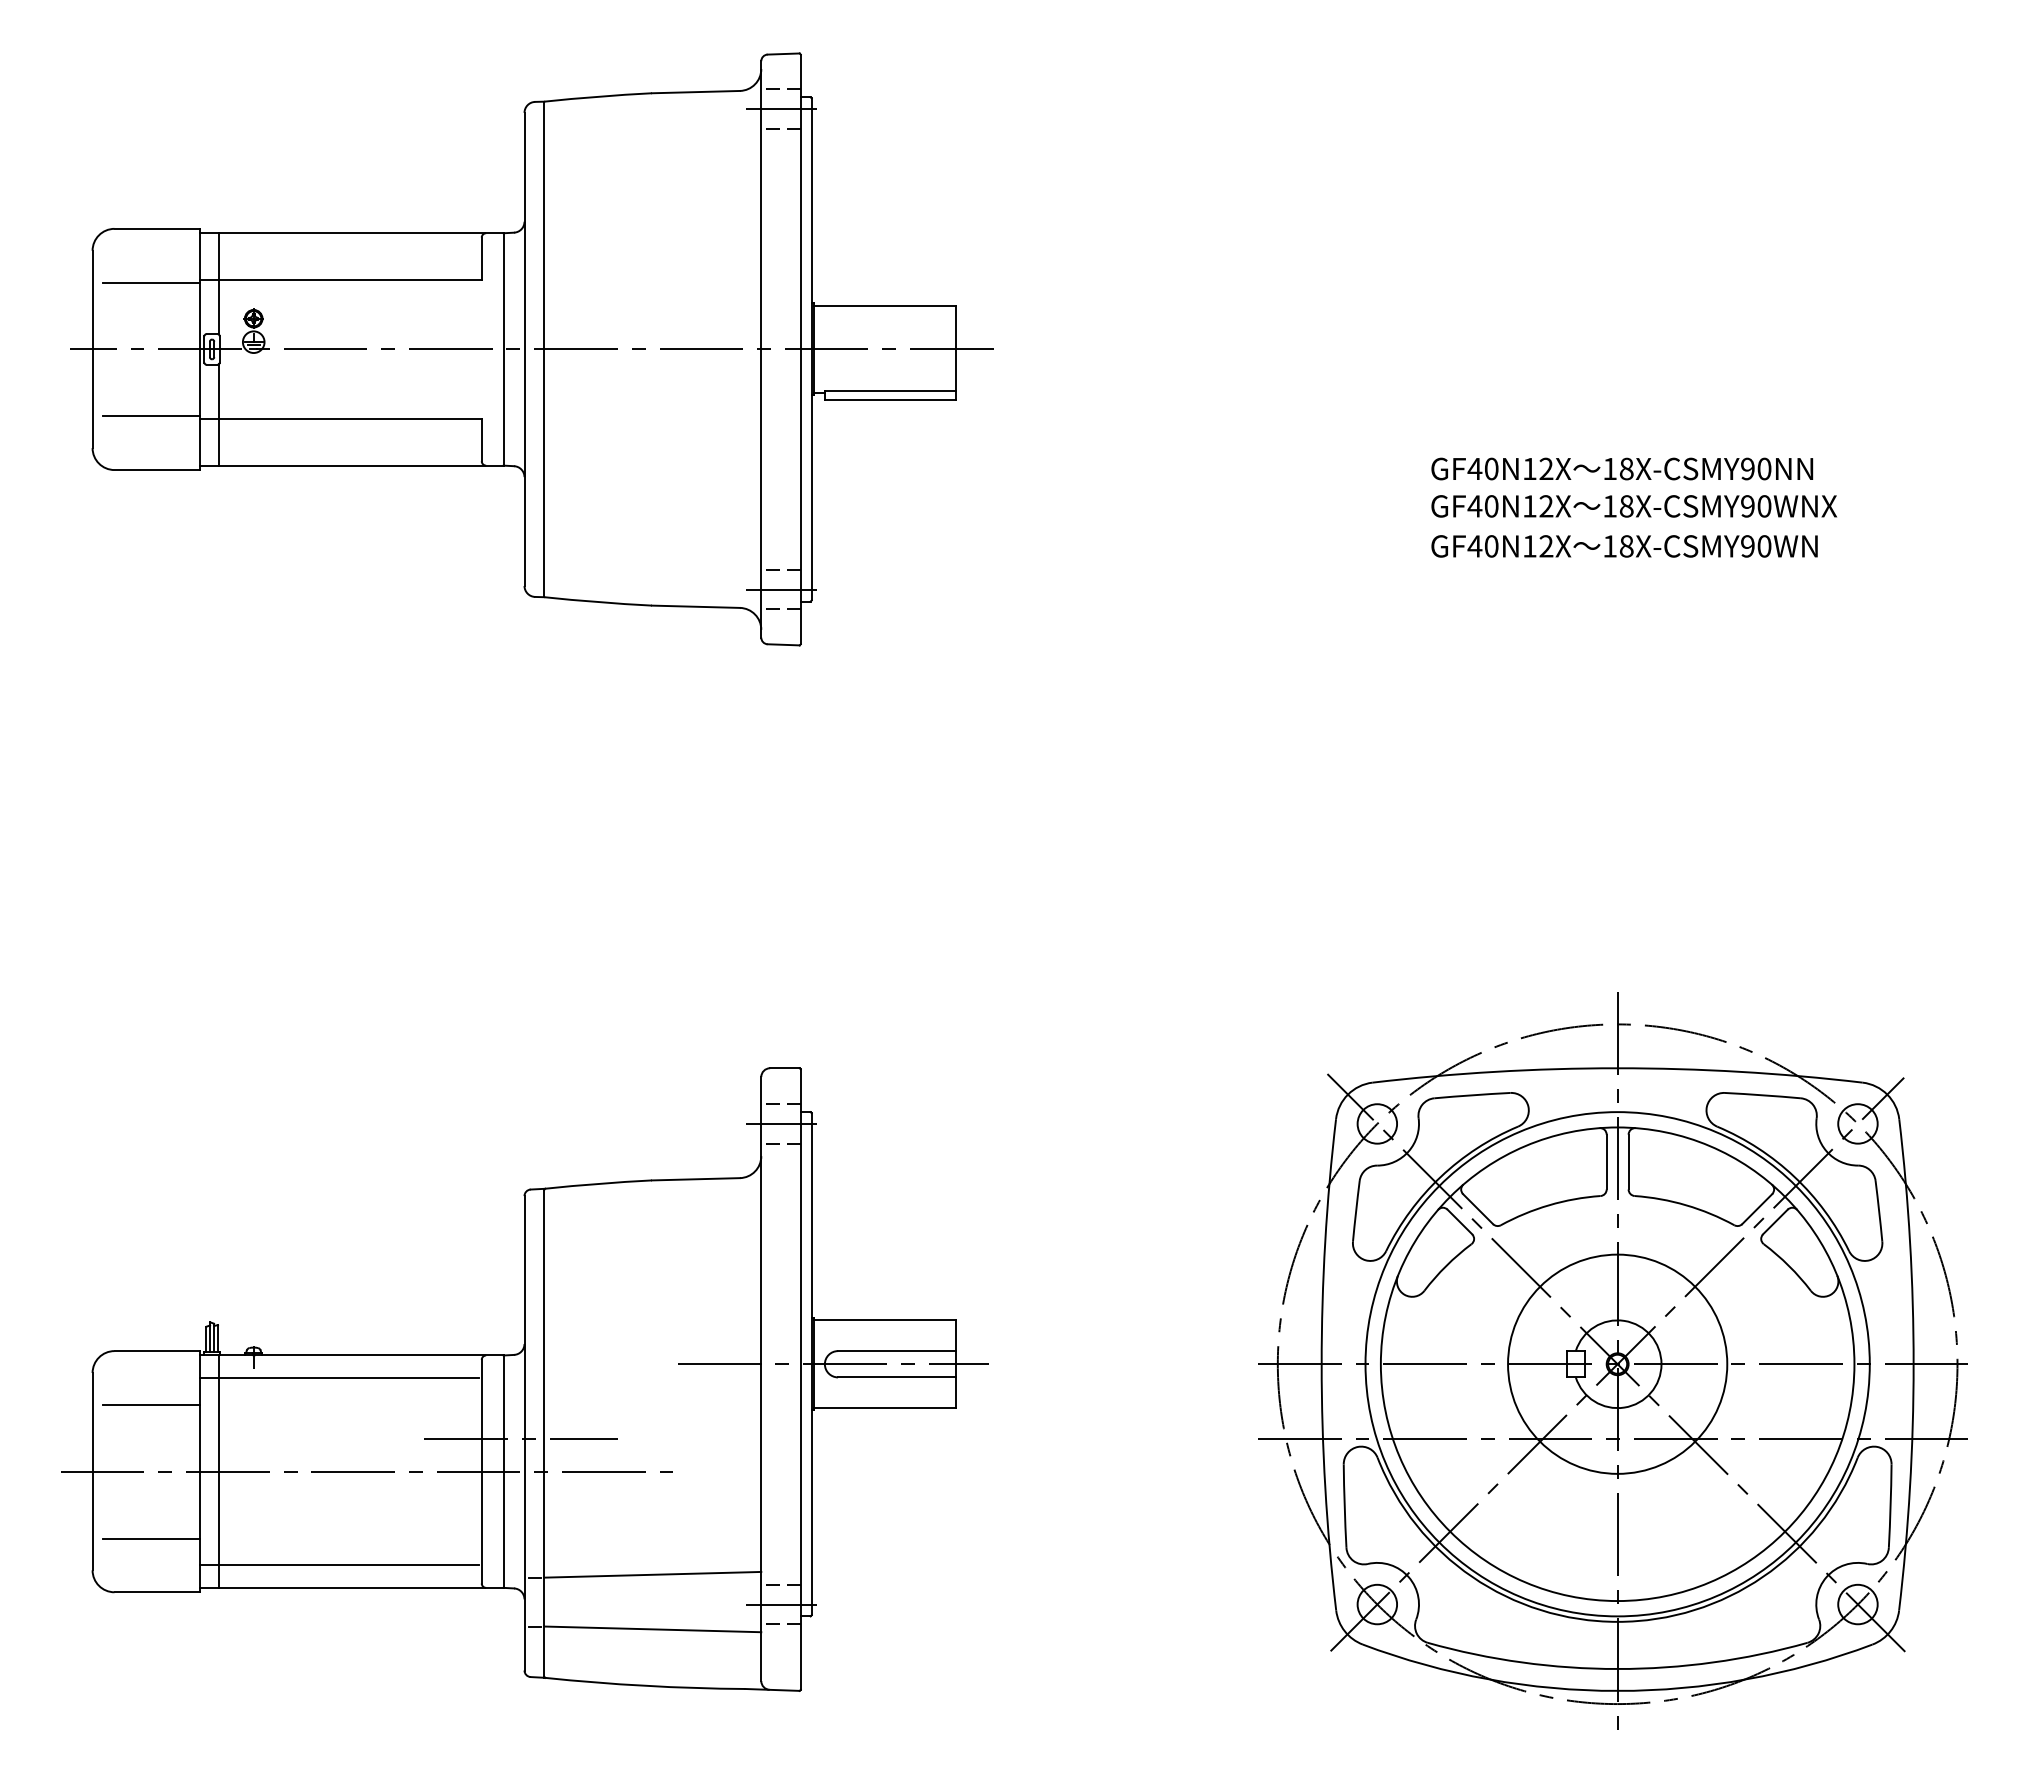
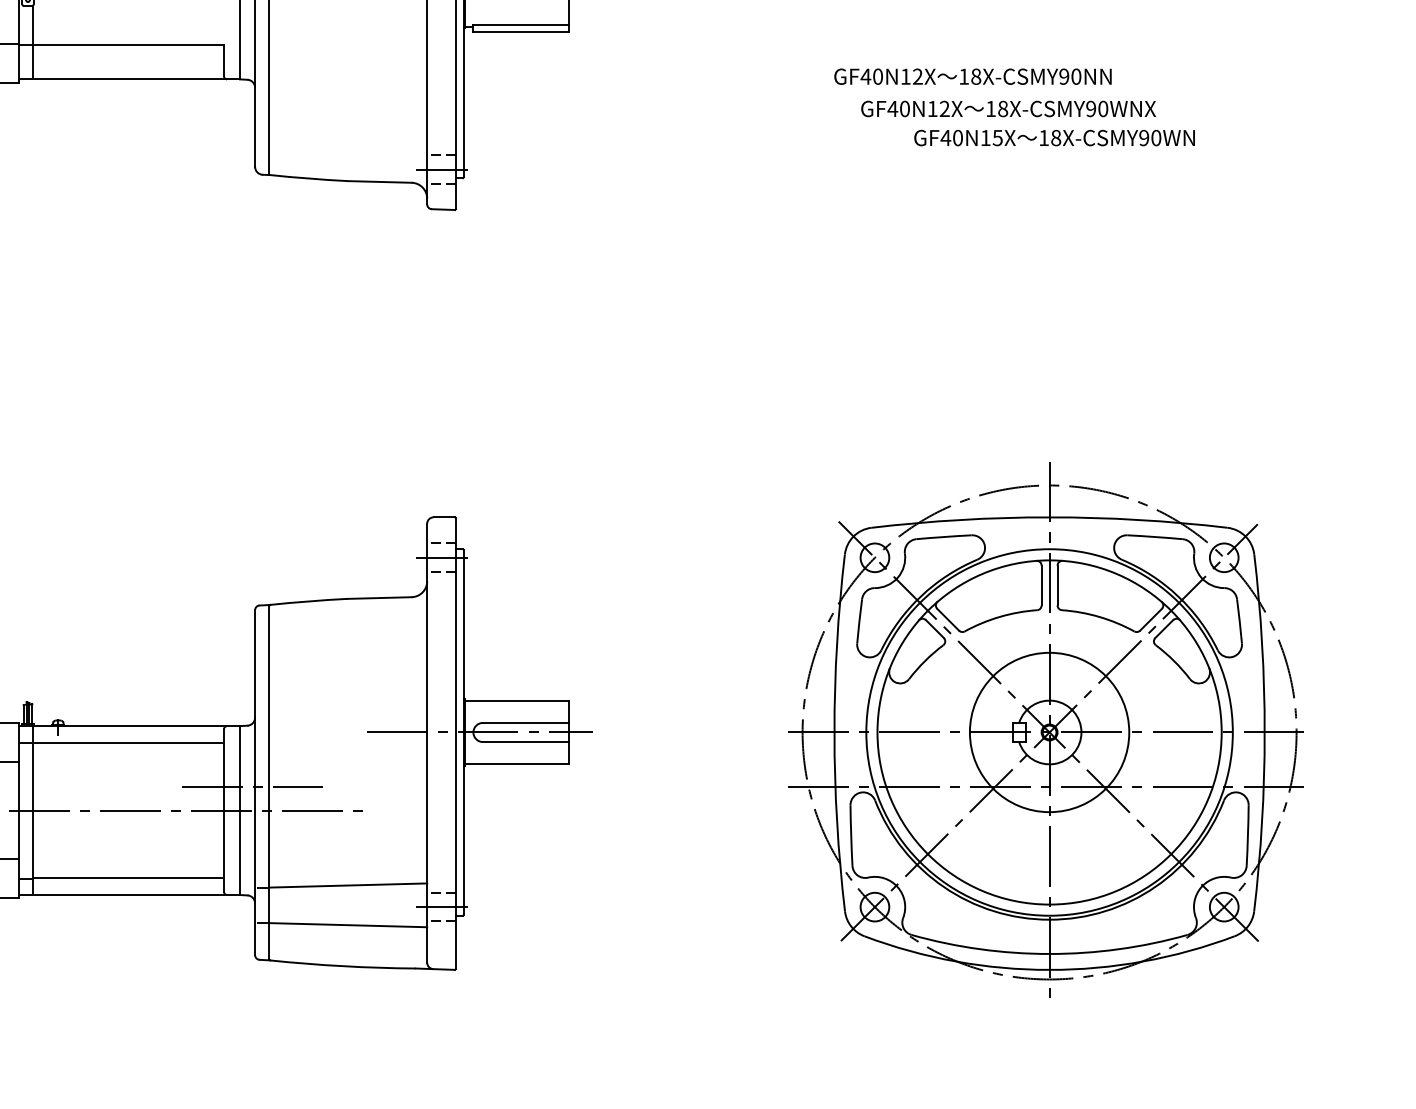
text: (1622, 468) -> (973, 76), moved
text: (1634, 506) -> (1008, 109), moved
text: (1546, 546) -> (997, 138), GF40N12X -> GF40N15X

